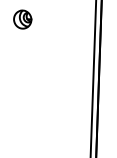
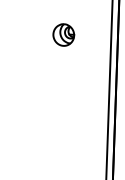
part: (22, 19) -> (63, 34), moved

